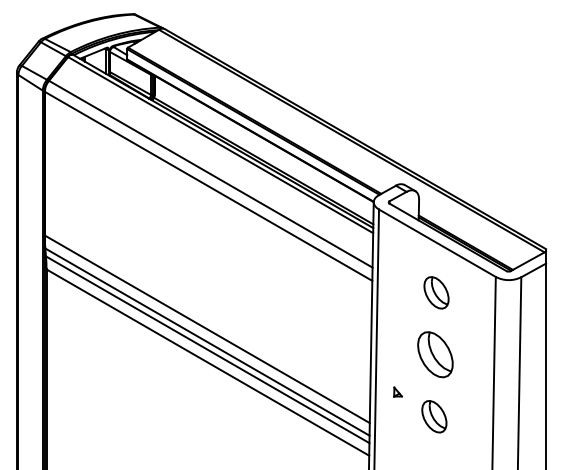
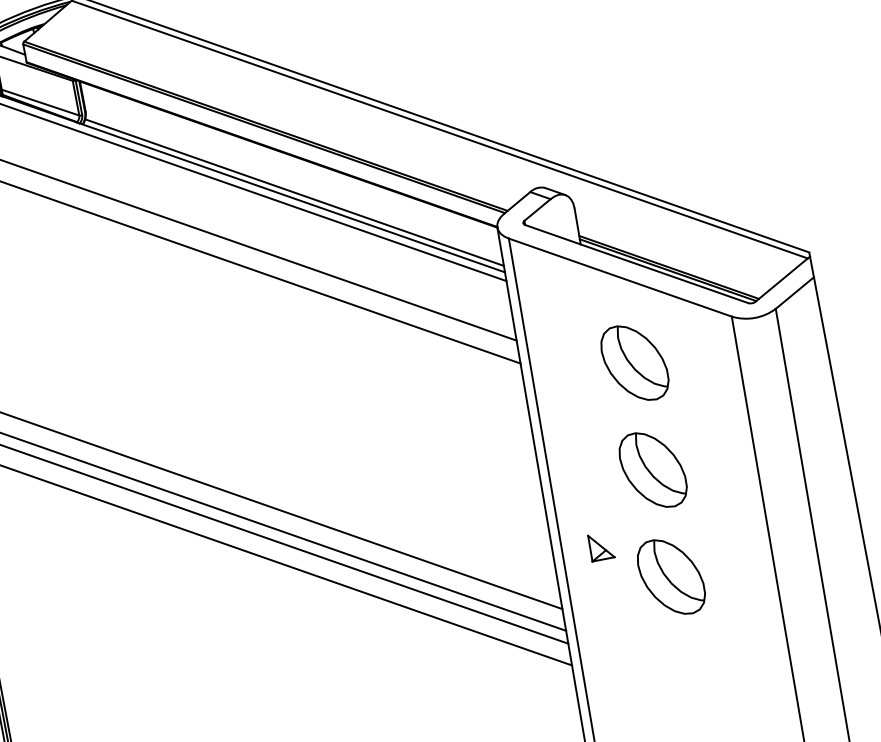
part: (436, 292) -> (634, 362), size x1.43
part: (397, 391) -> (599, 545), size x1.67
part: (434, 416) -> (671, 576), size x1.43

